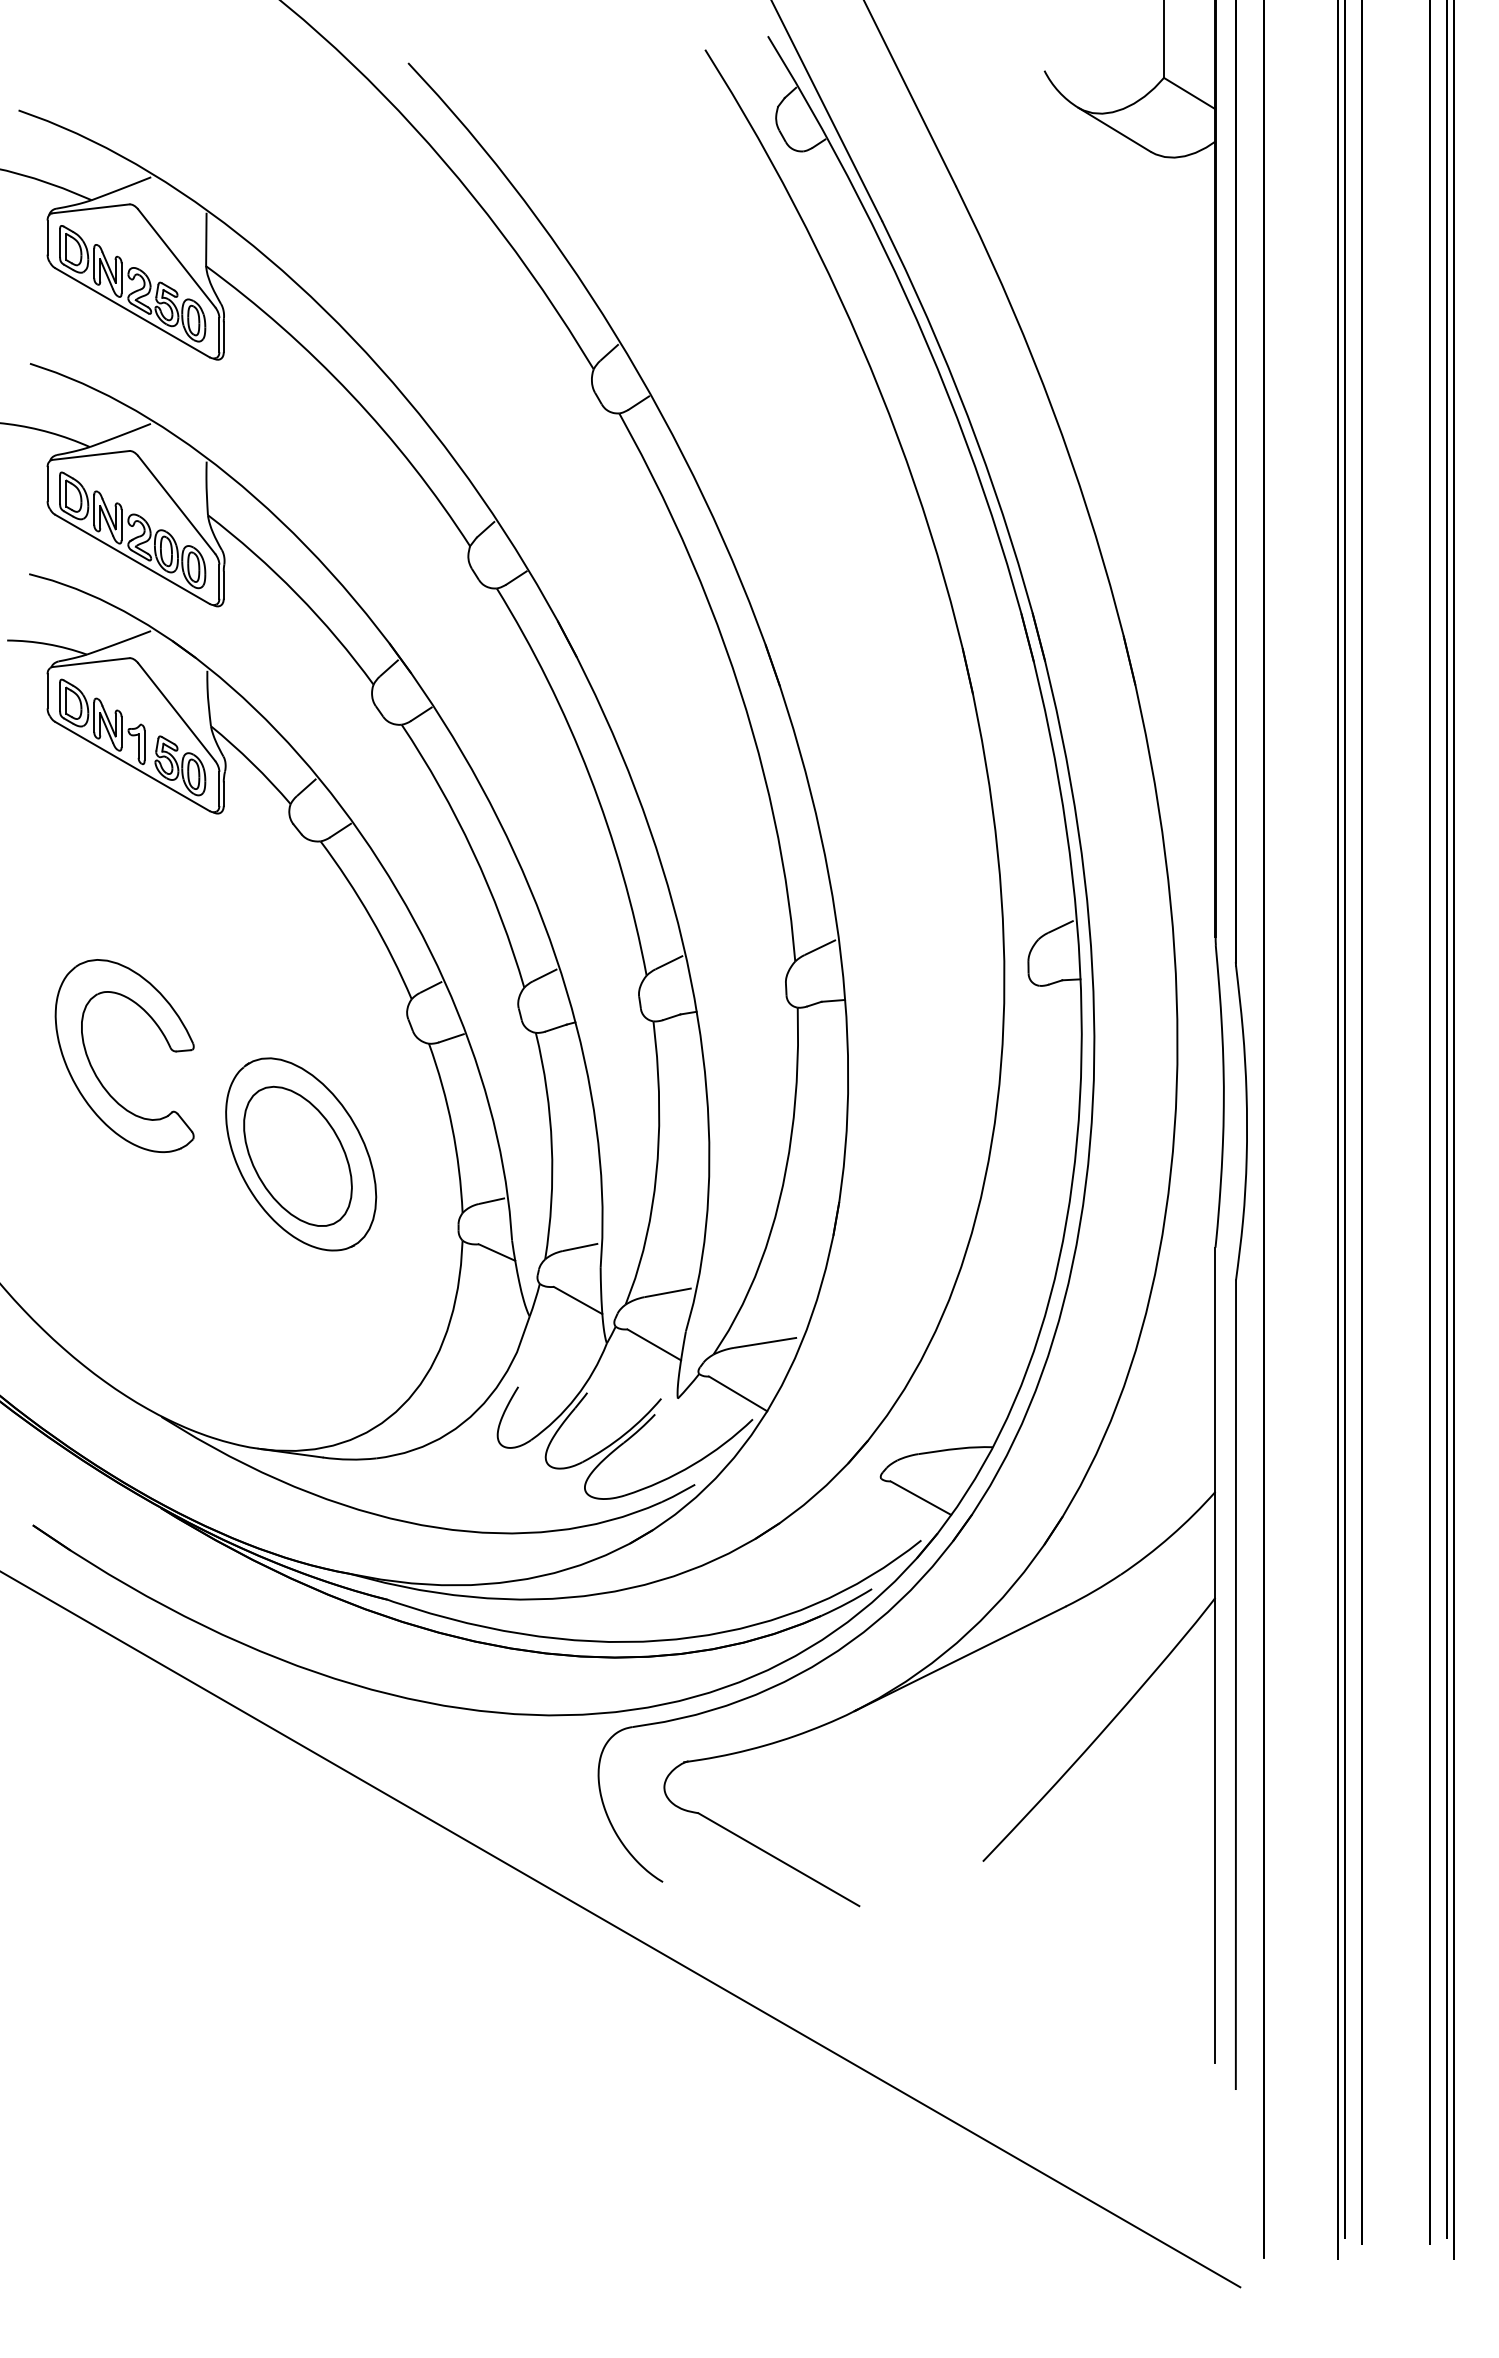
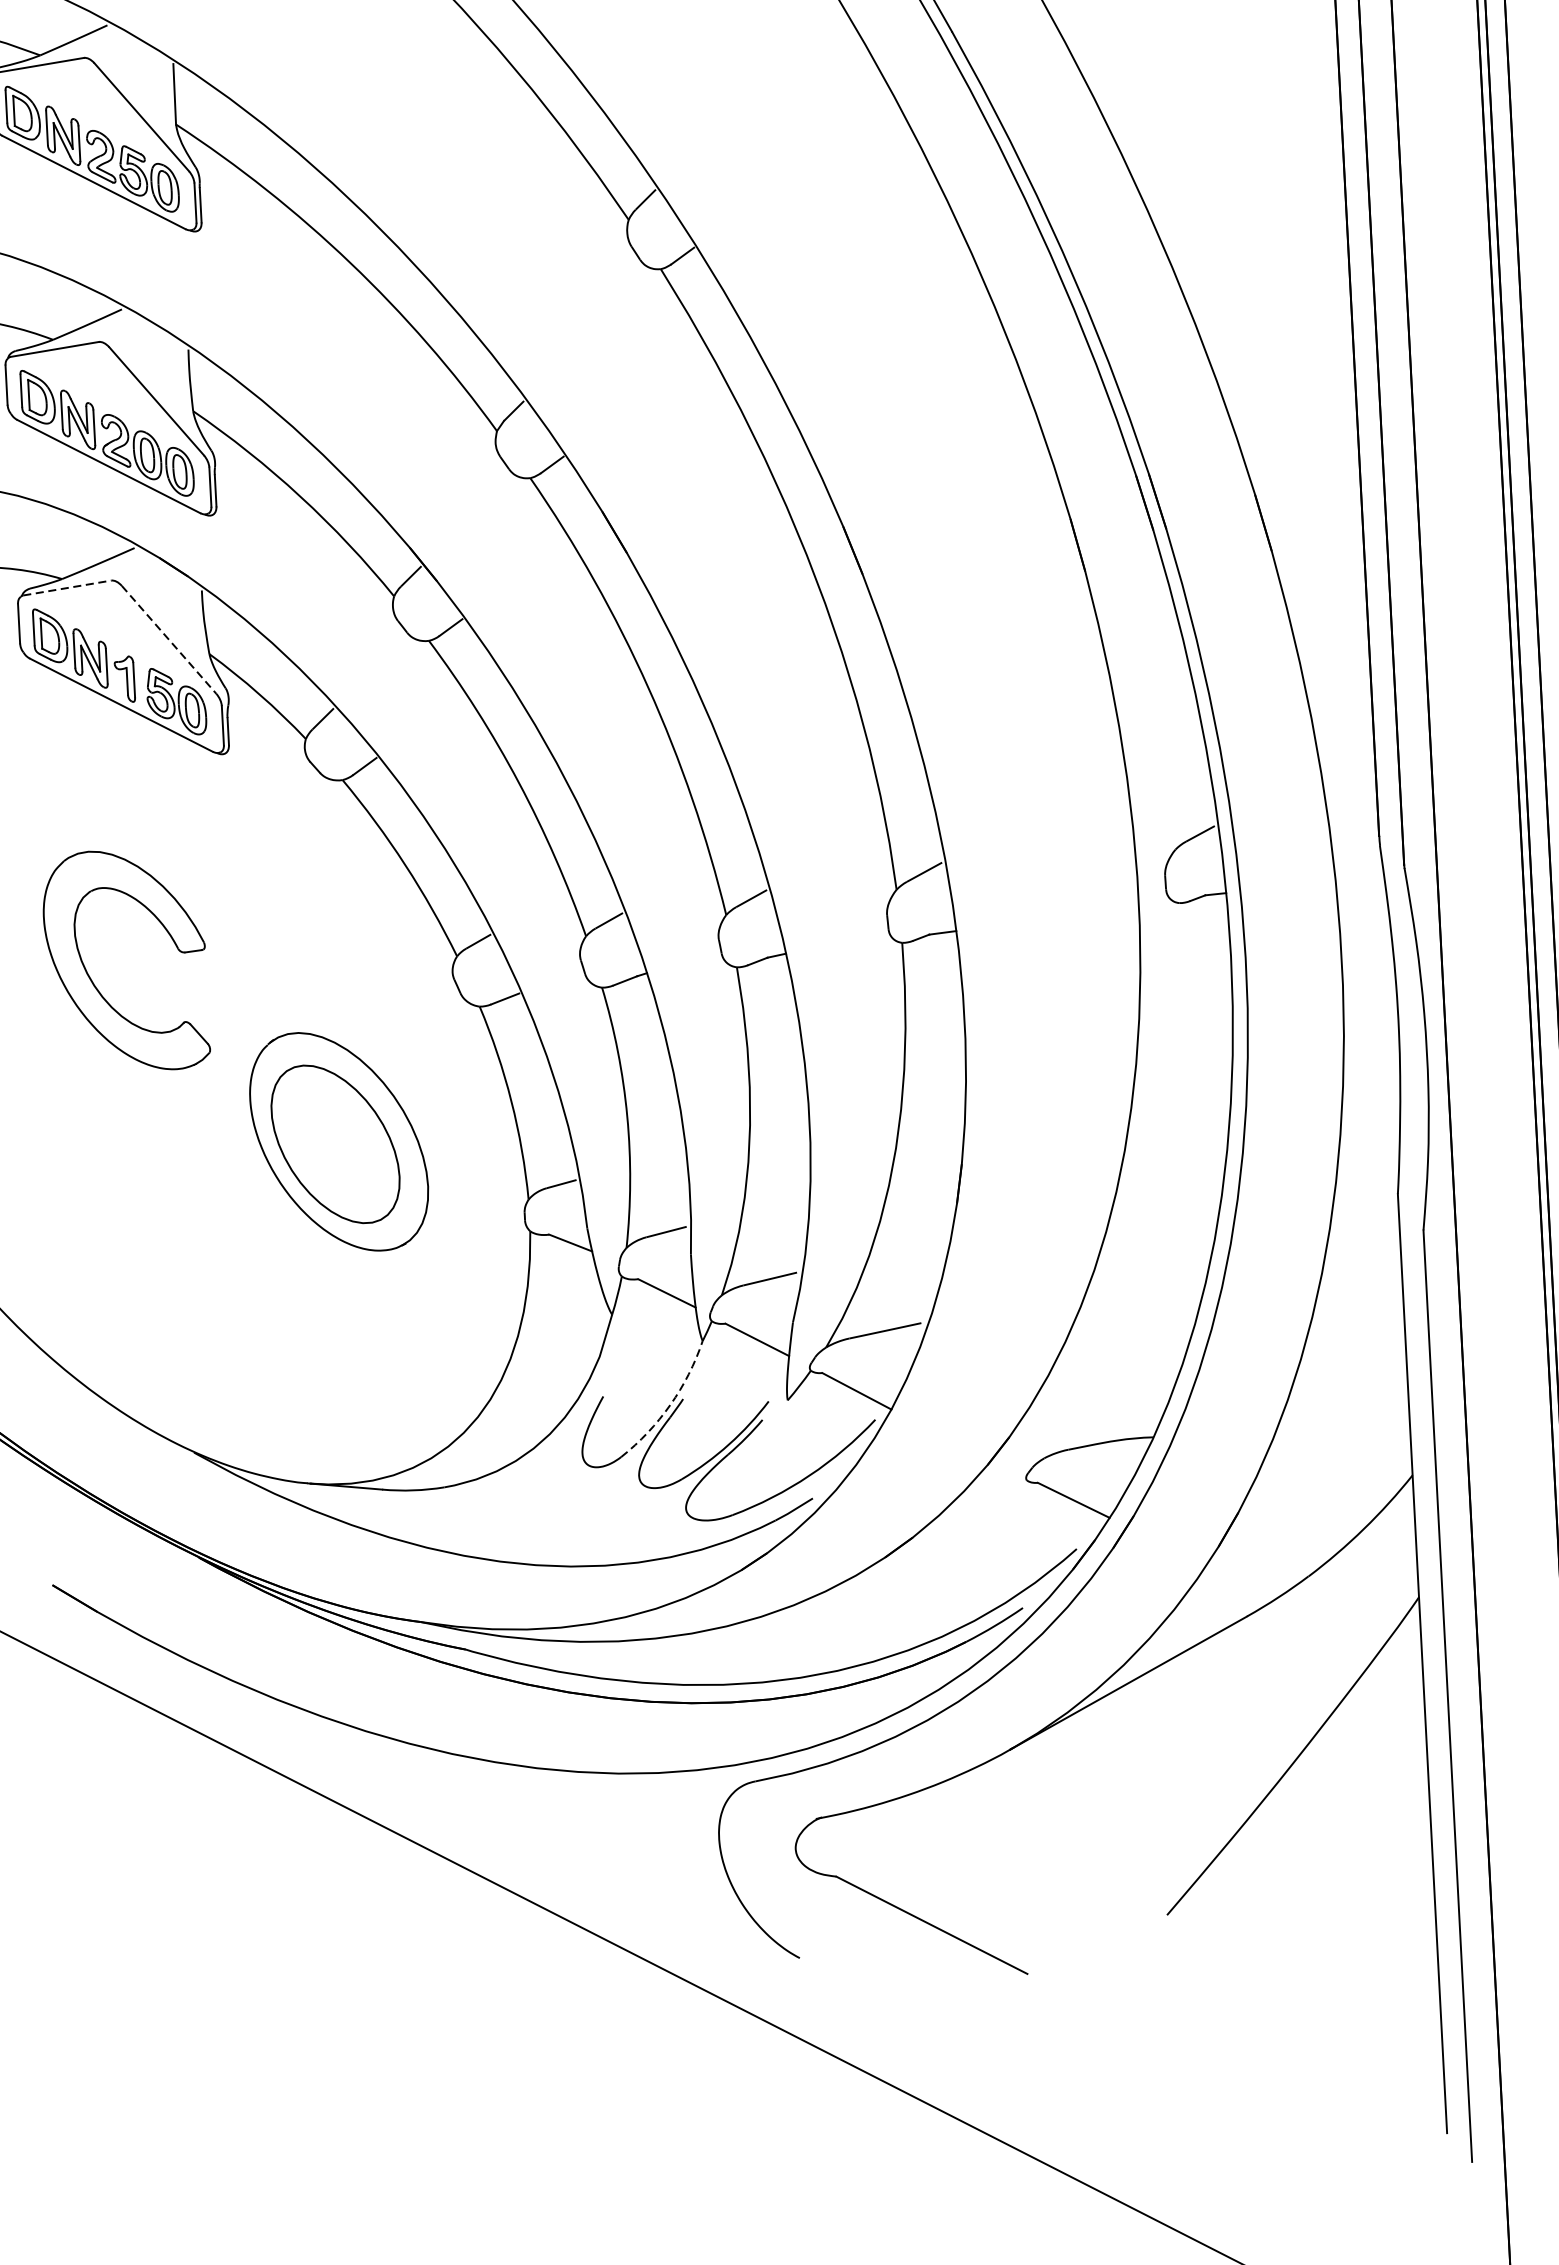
line: (90, 662) -> (66, 587), solid -> dashed
line: (177, 712) -> (170, 640), solid -> dashed
part: (94, 1070) -> (91, 979), moved
arc: (576, 1397) -> (670, 1405), solid -> dashed

